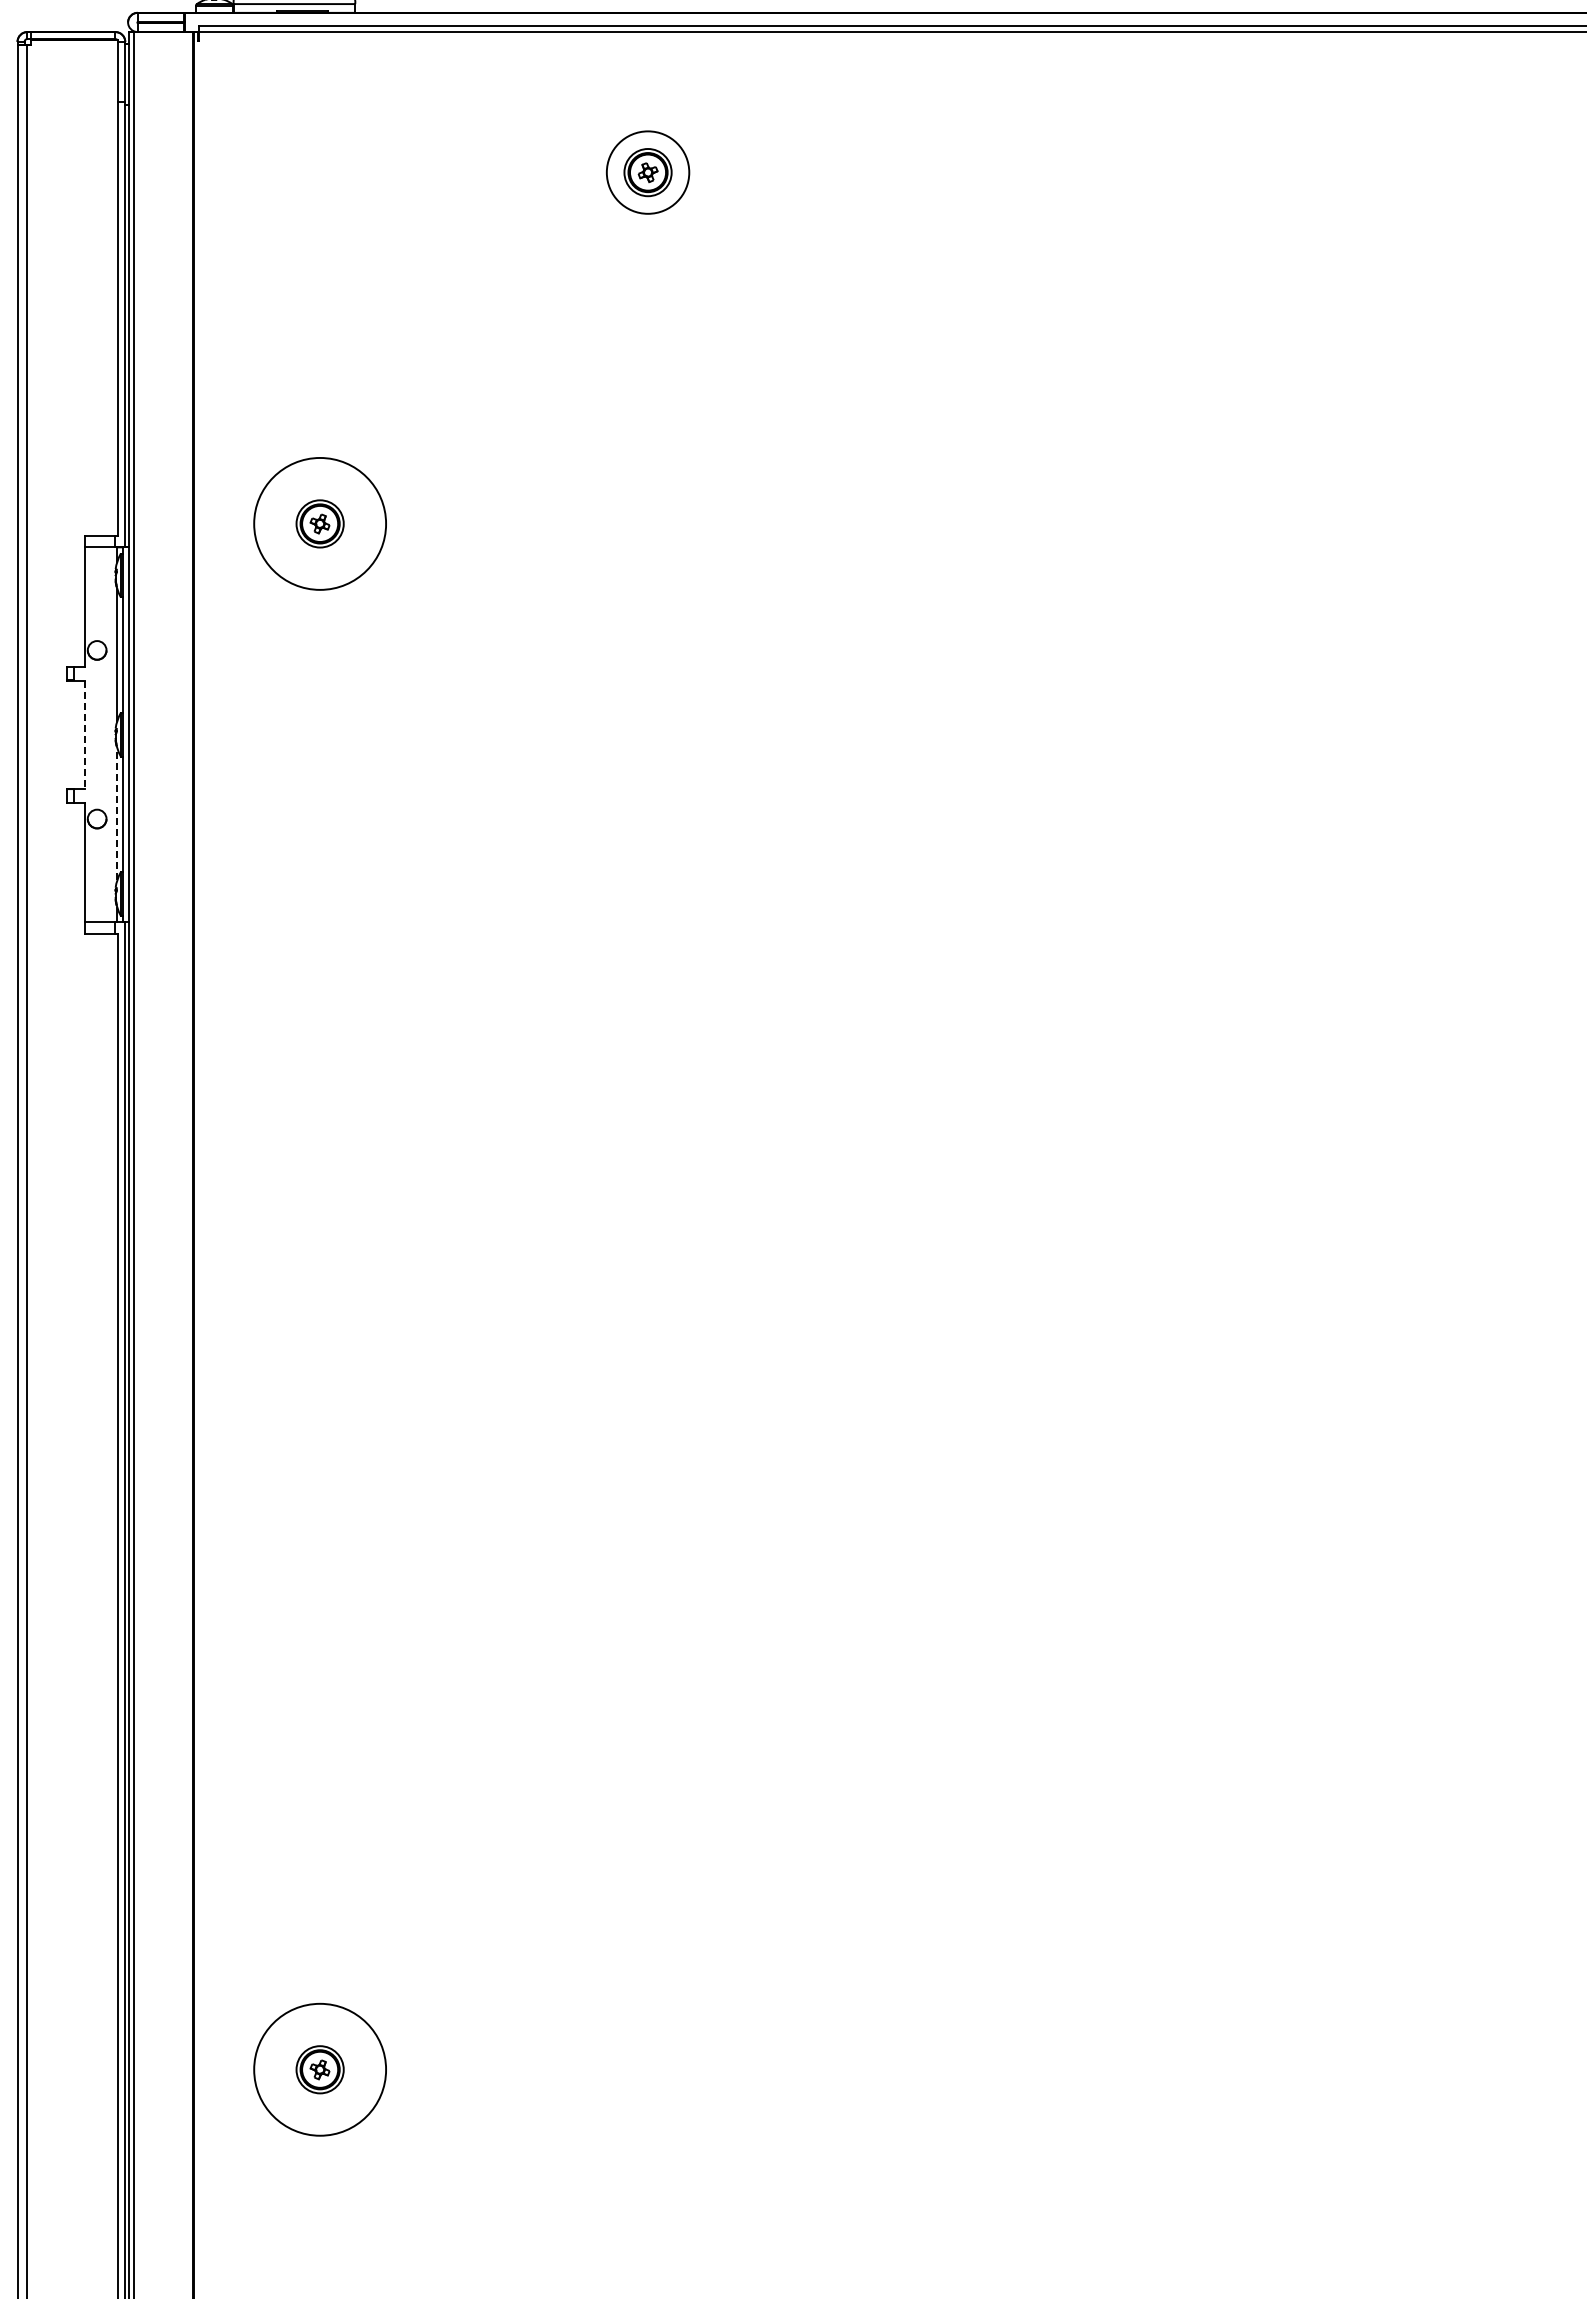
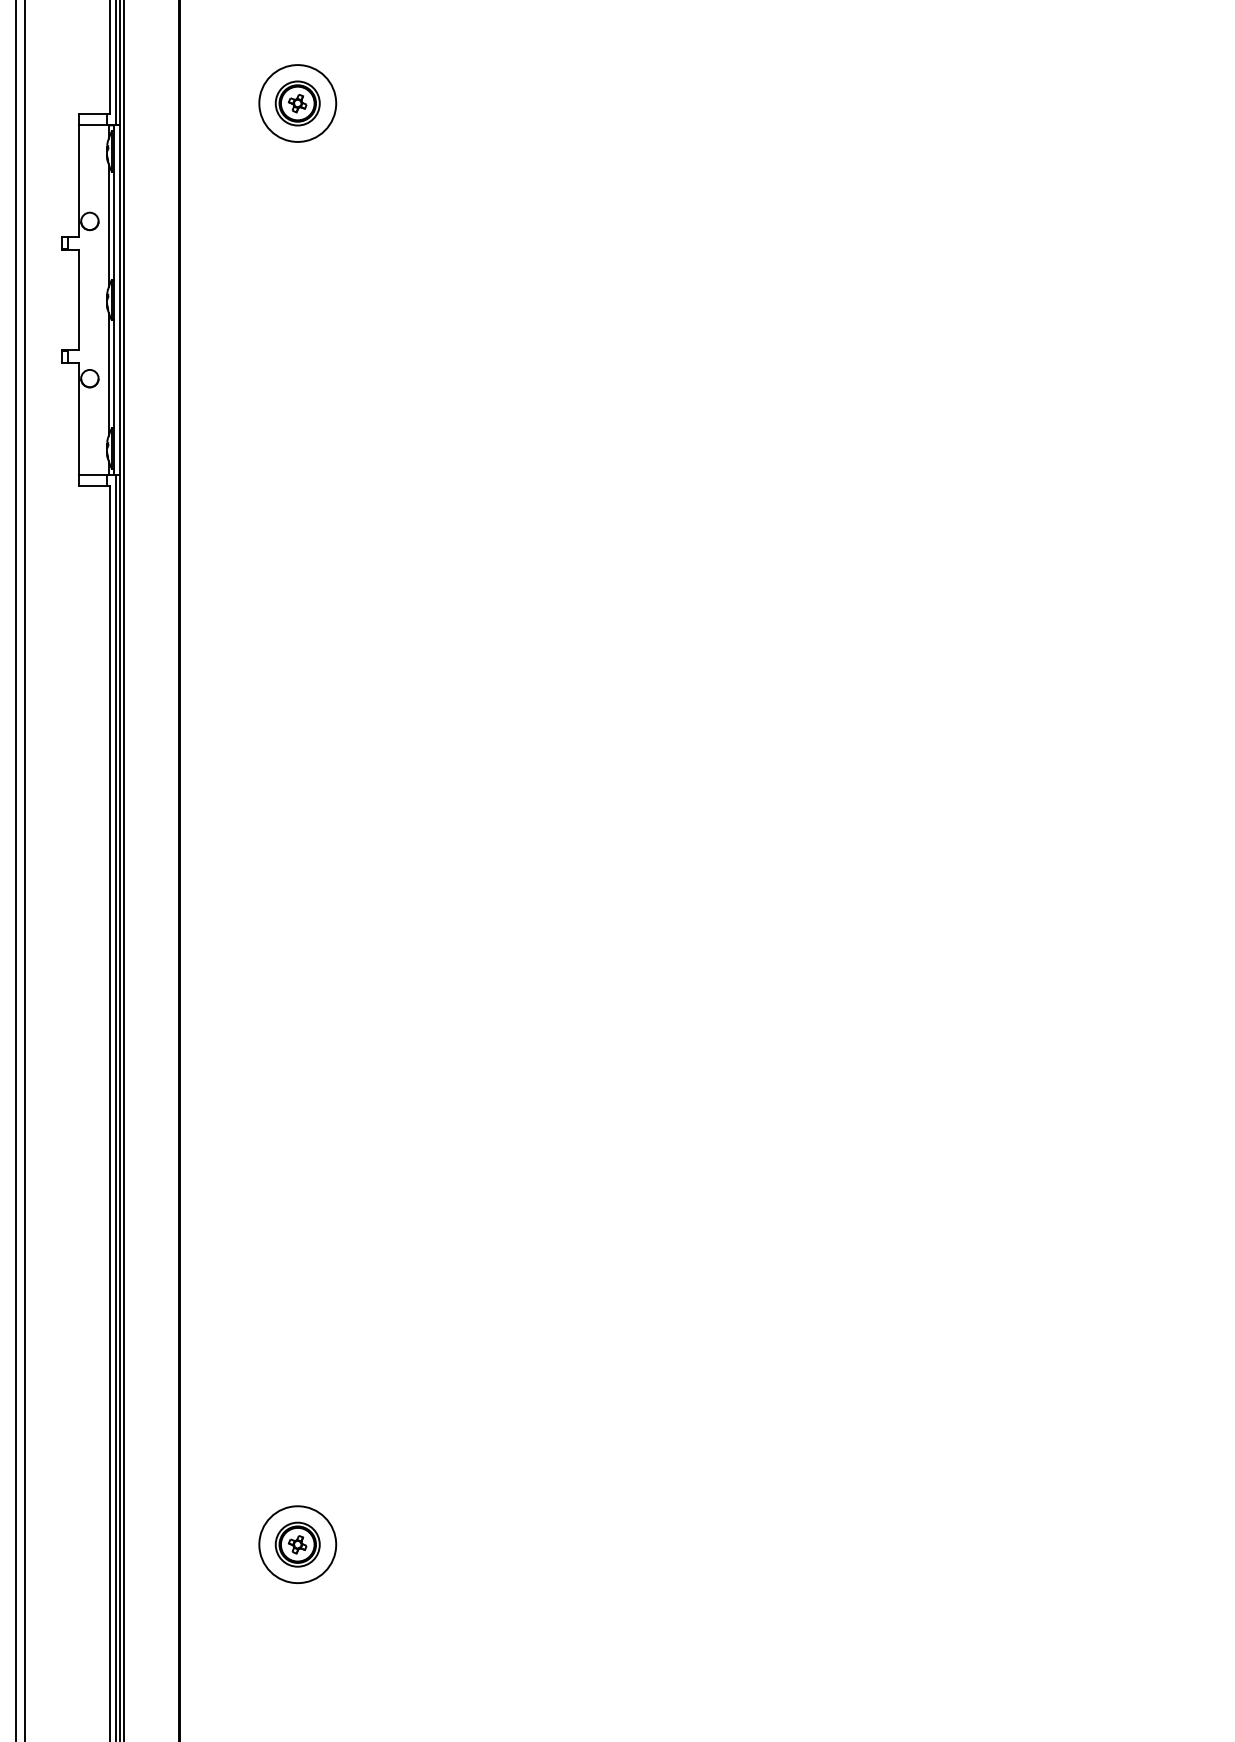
circle: (319, 523) -> (297, 103), size x0.62
line: (85, 734) -> (79, 299), dashed -> solid
line: (117, 813) -> (108, 373), dashed -> solid
circle: (319, 2069) -> (297, 1544), size x0.62

